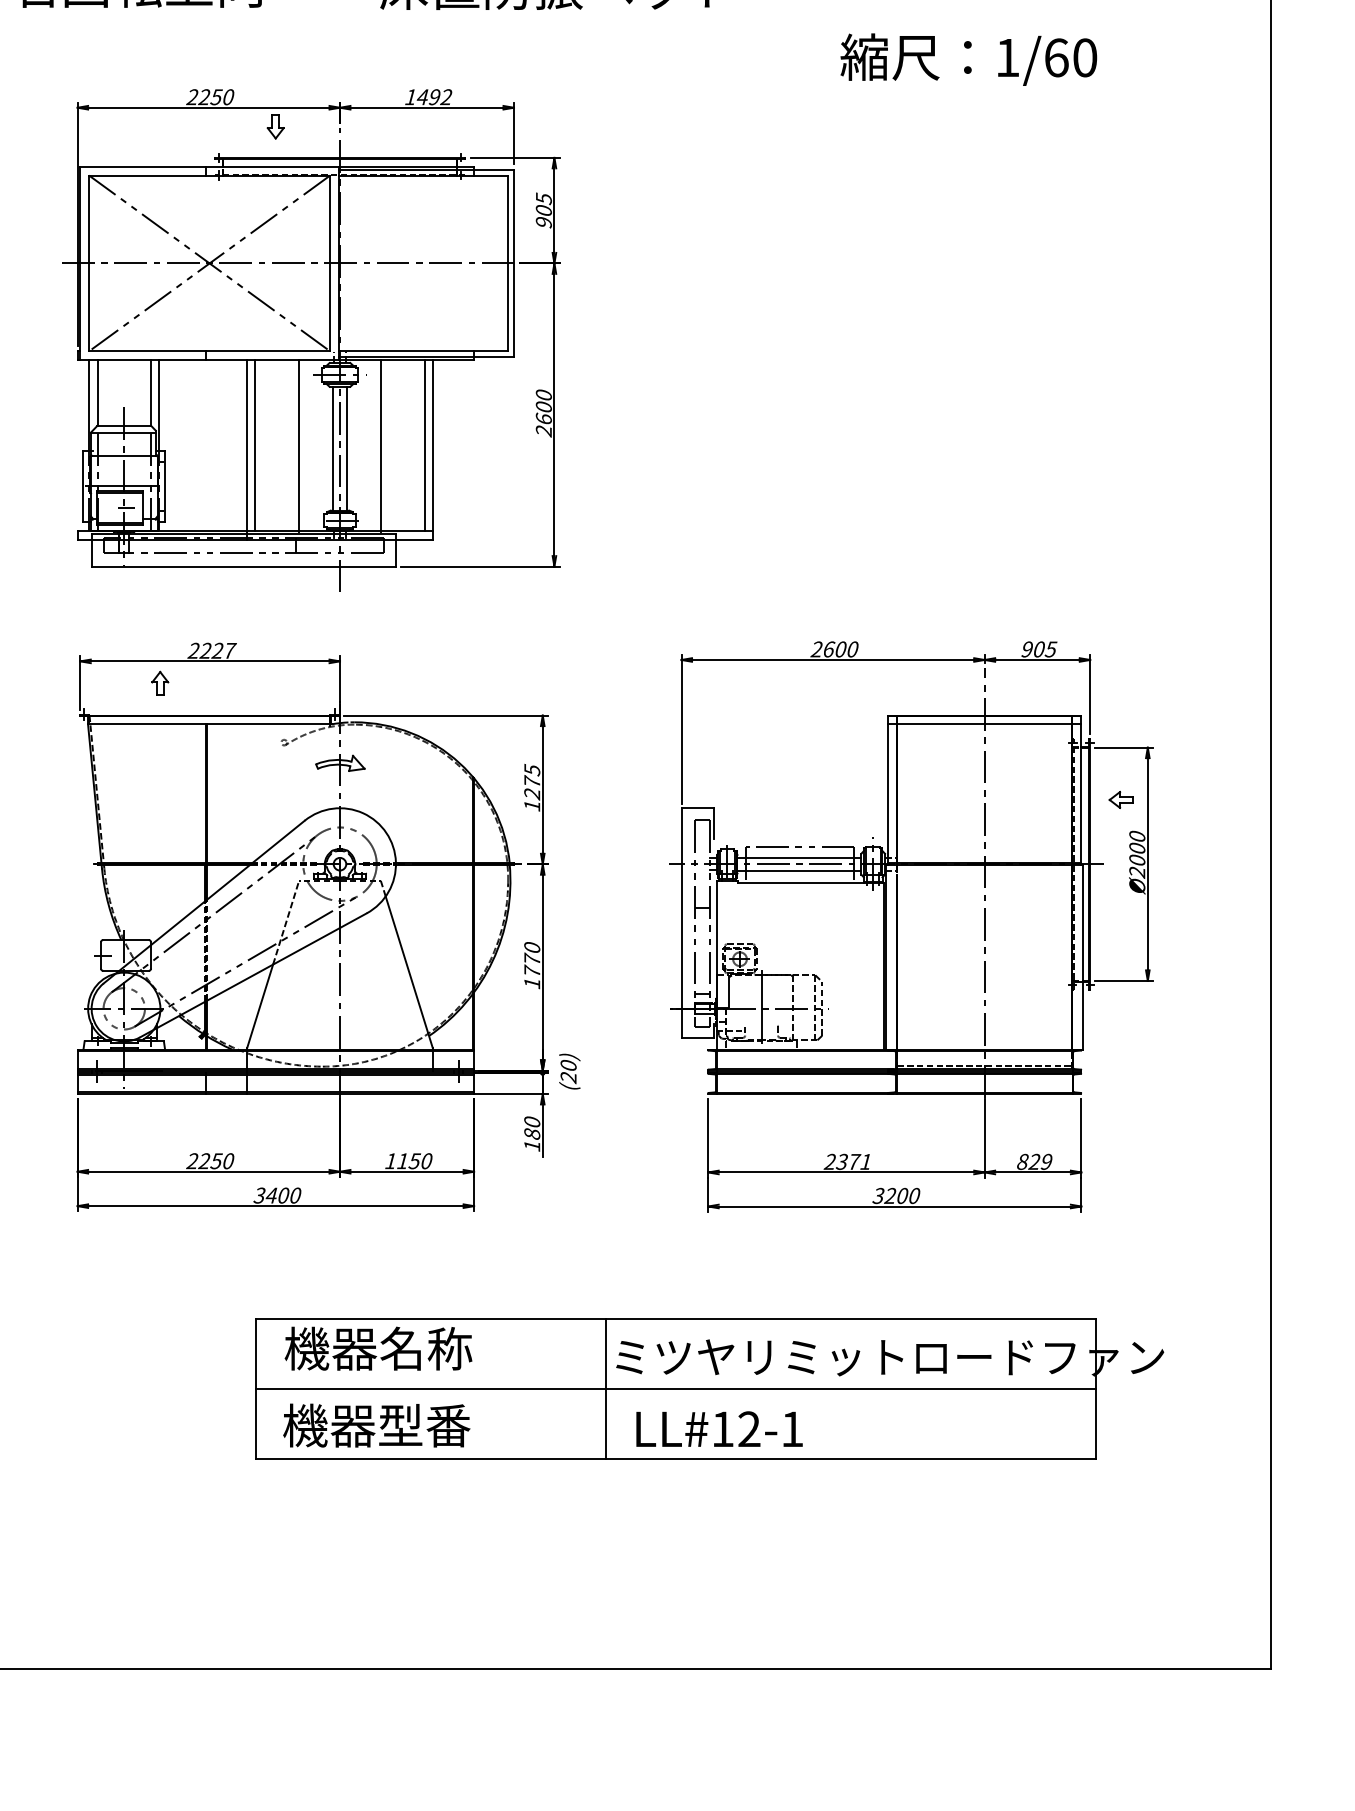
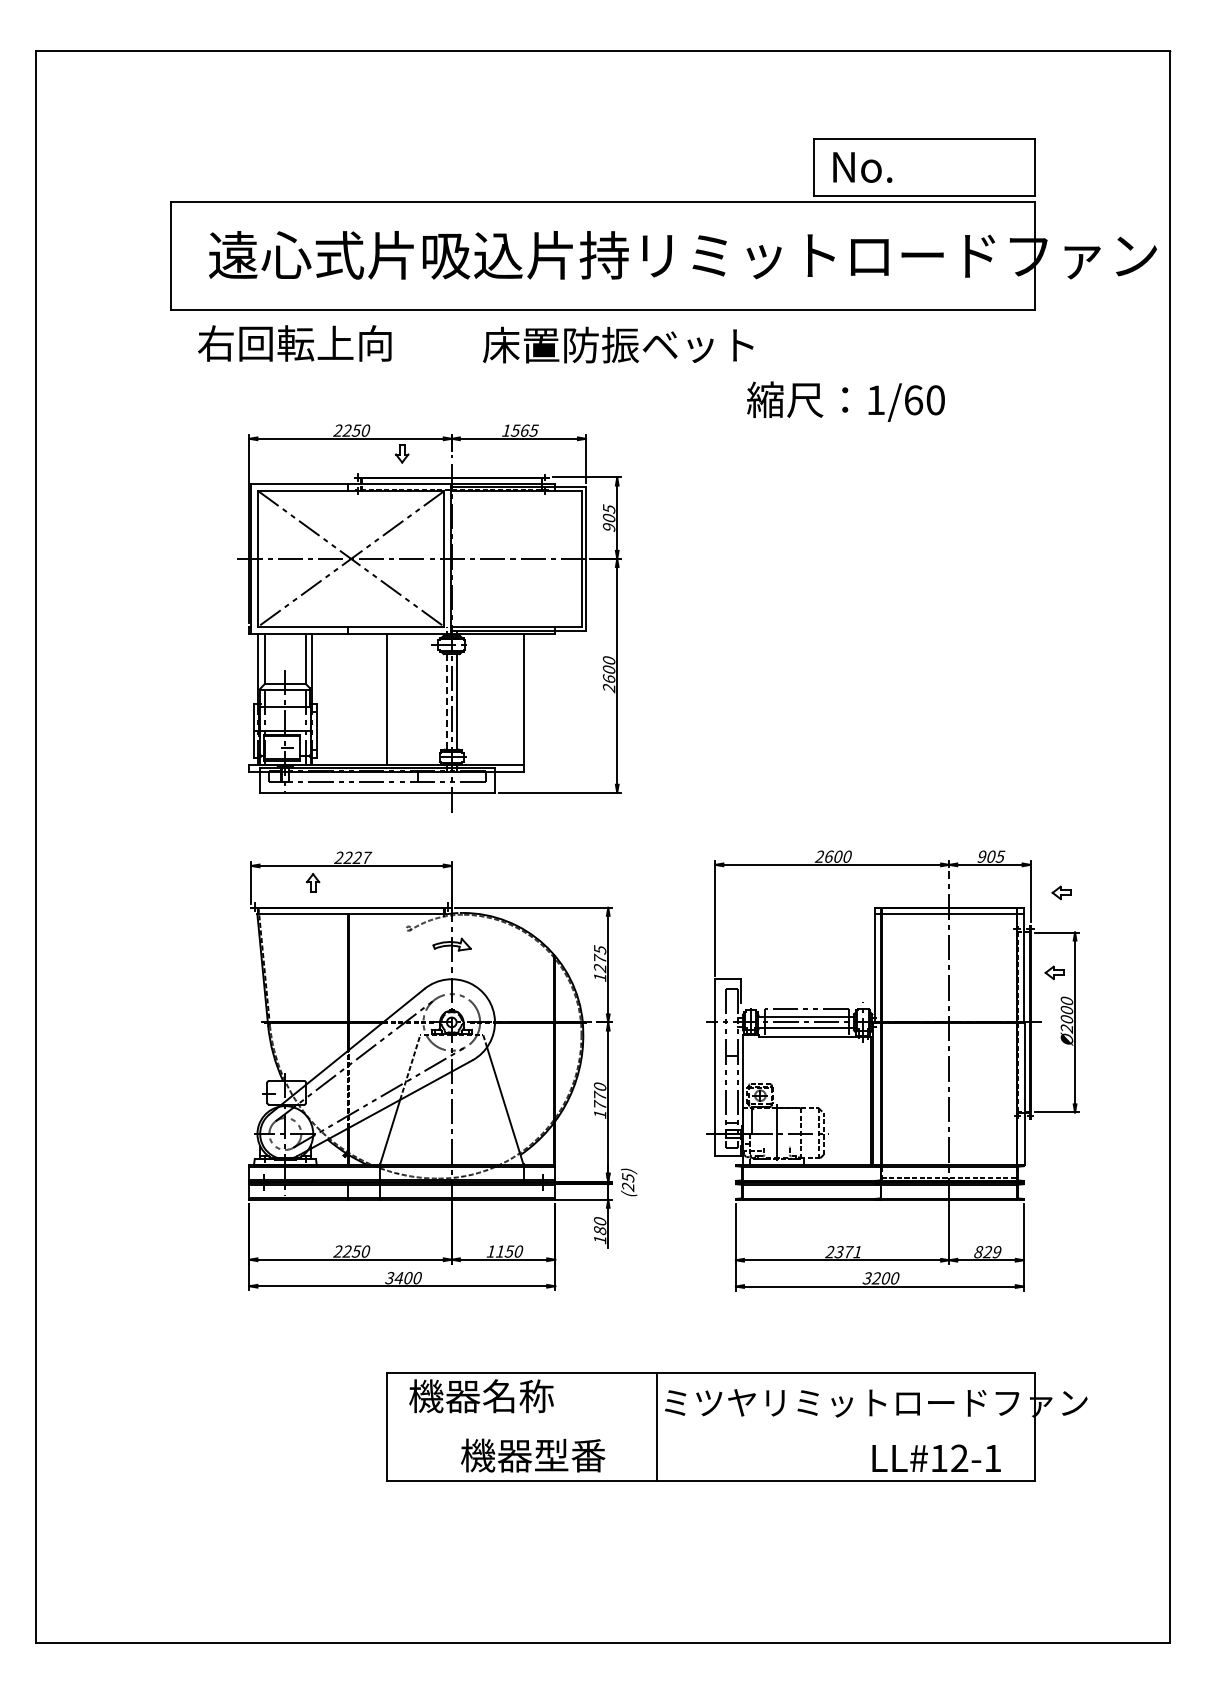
text: (968, 59) -> (845, 401), moved
text: (434, 96) -> (524, 430), 1492 -> 1565
line: (299, 445) -> (420, 699), removed
line: (381, 445) -> (483, 699), removed
line: (425, 445) -> (517, 699), removed
line: (333, 448) -> (446, 701), solid -> dashed
line: (246, 449) -> (379, 702), removed
part: (1130, 695) -> (1061, 892), added
text: (569, 1065) -> (628, 1177), (20) -> (25)
line: (675, 1389) -> (710, 1427), removed
text: (377, 1425) -> (533, 1455), moved
text: (719, 1428) -> (936, 1457), moved

